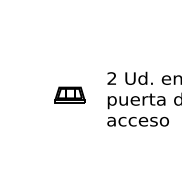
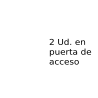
part: (68, 94) -> (31, 49), removed

